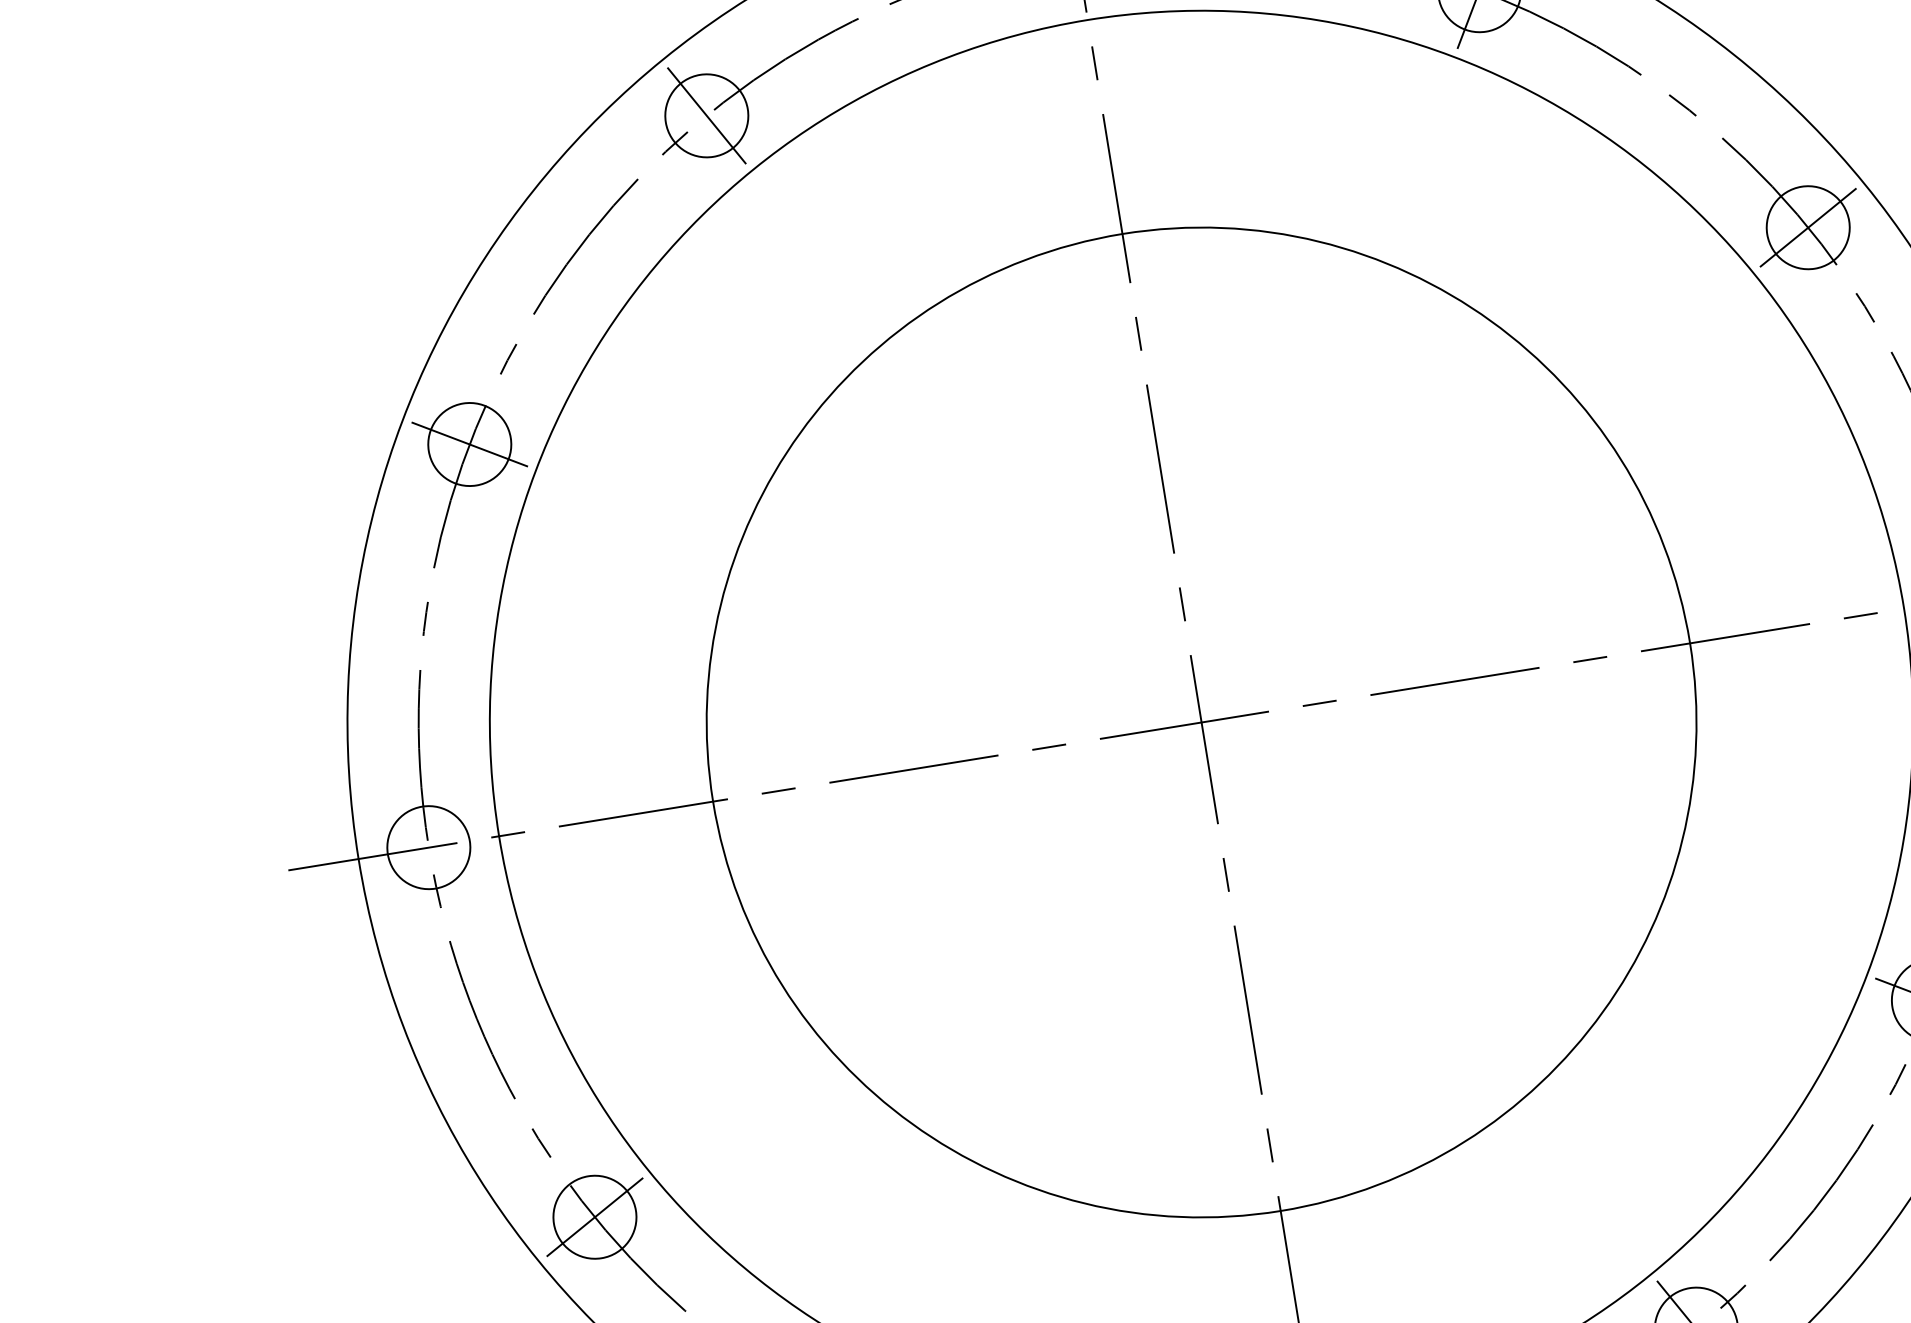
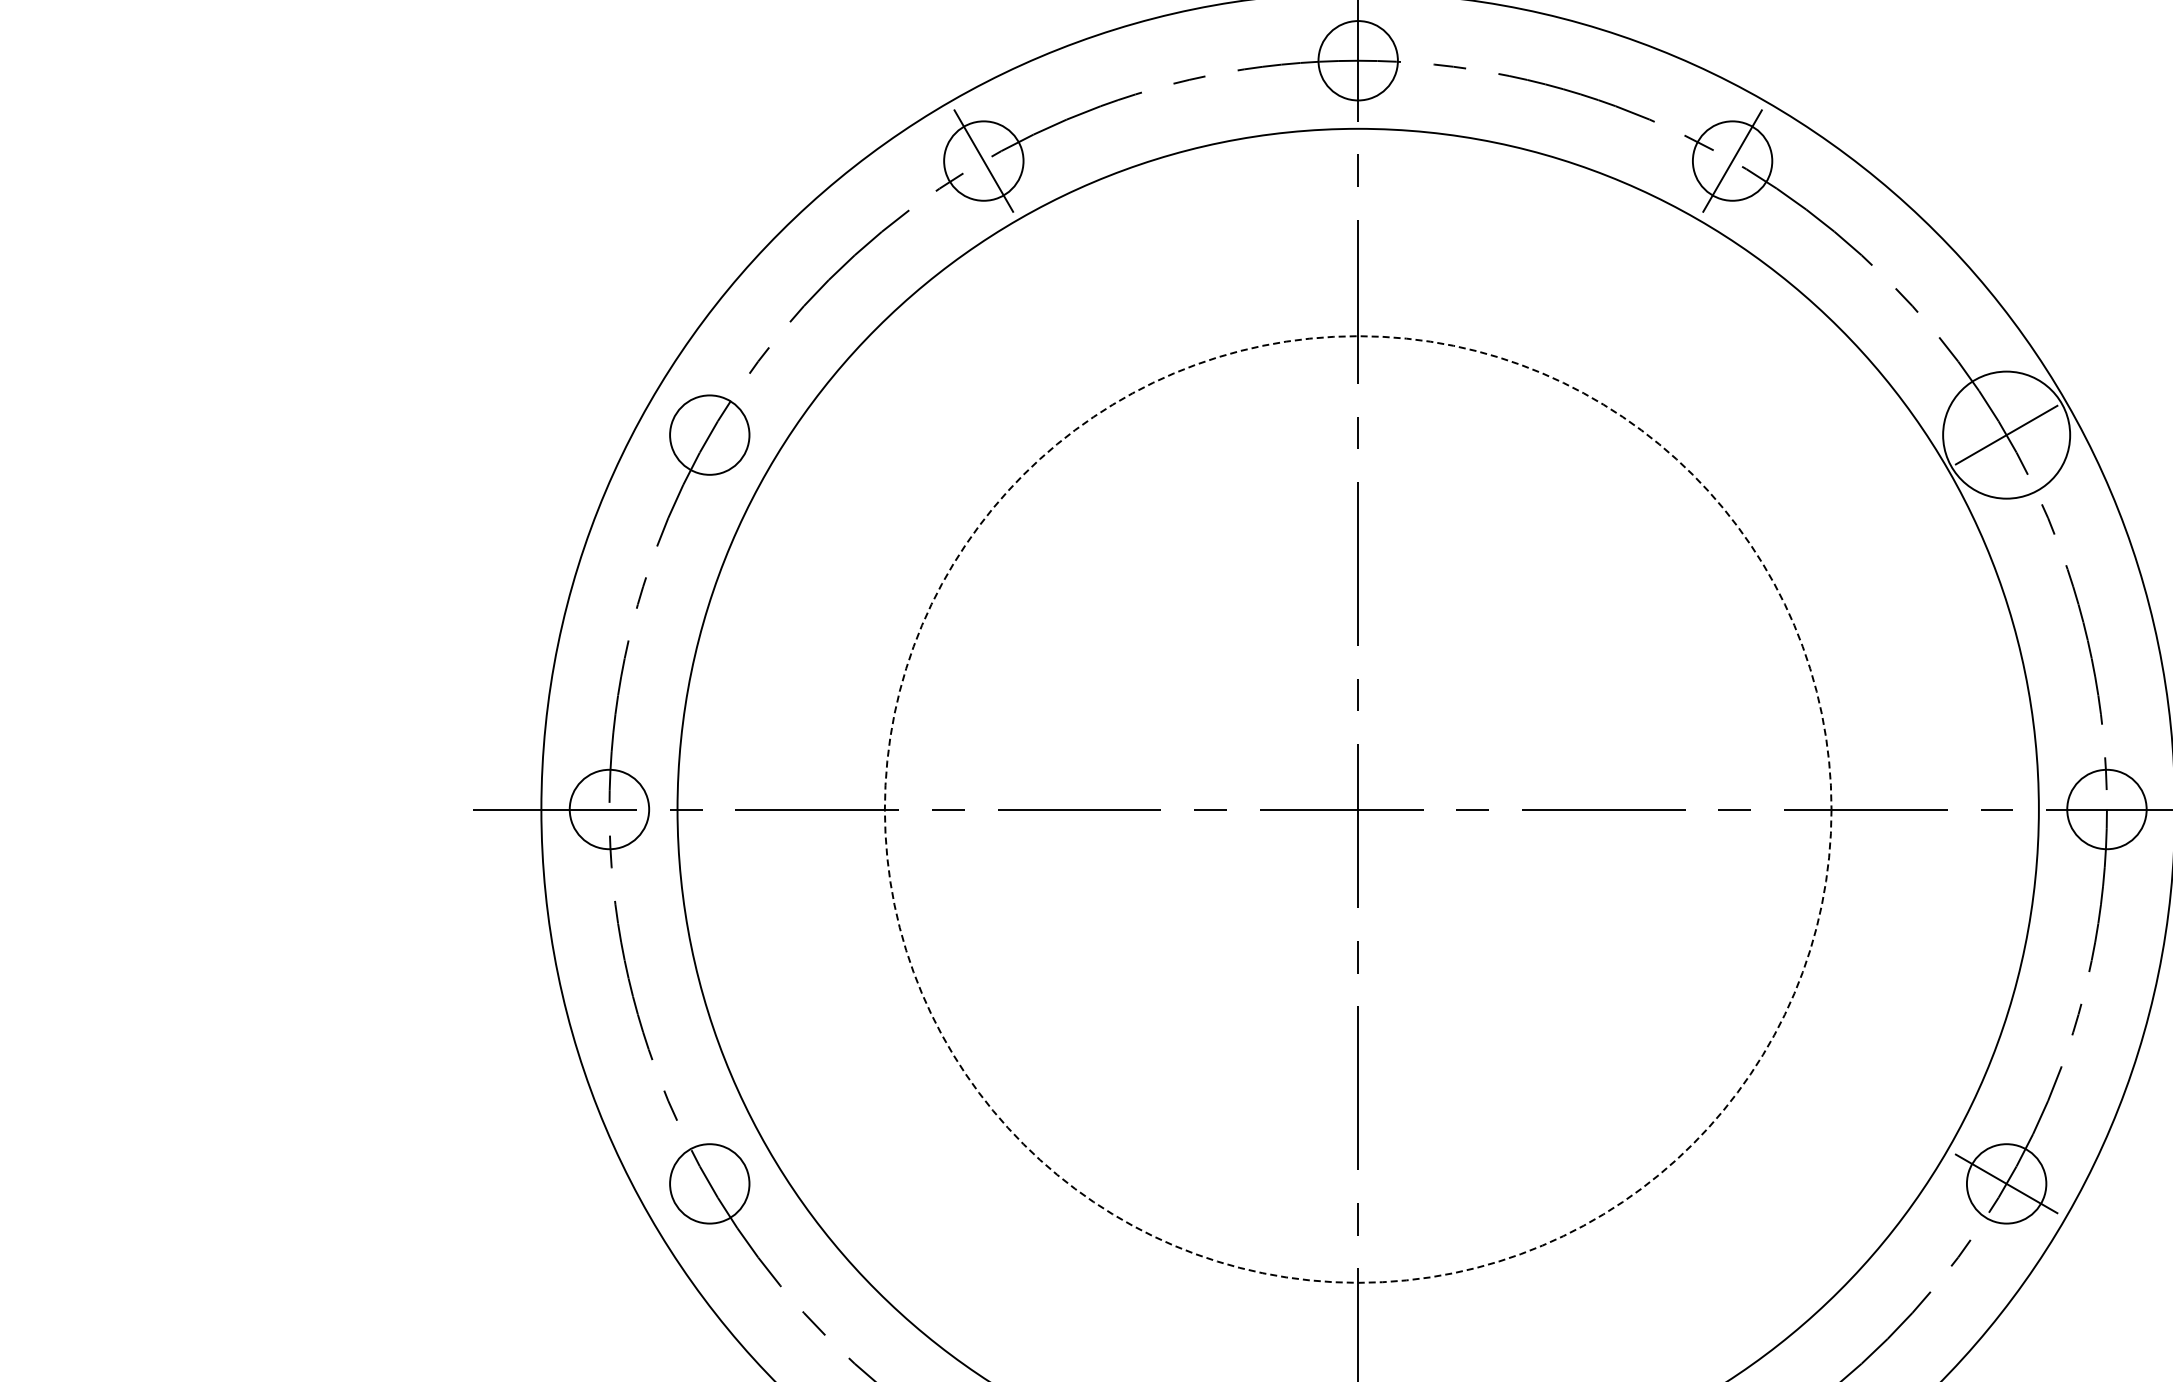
circle: (1807, 227) -> (2006, 434), size x1.6
line: (469, 443) -> (709, 434), removed
circle: (1200, 722) -> (1357, 809), solid -> dashed
line: (594, 1216) -> (709, 1183), removed

